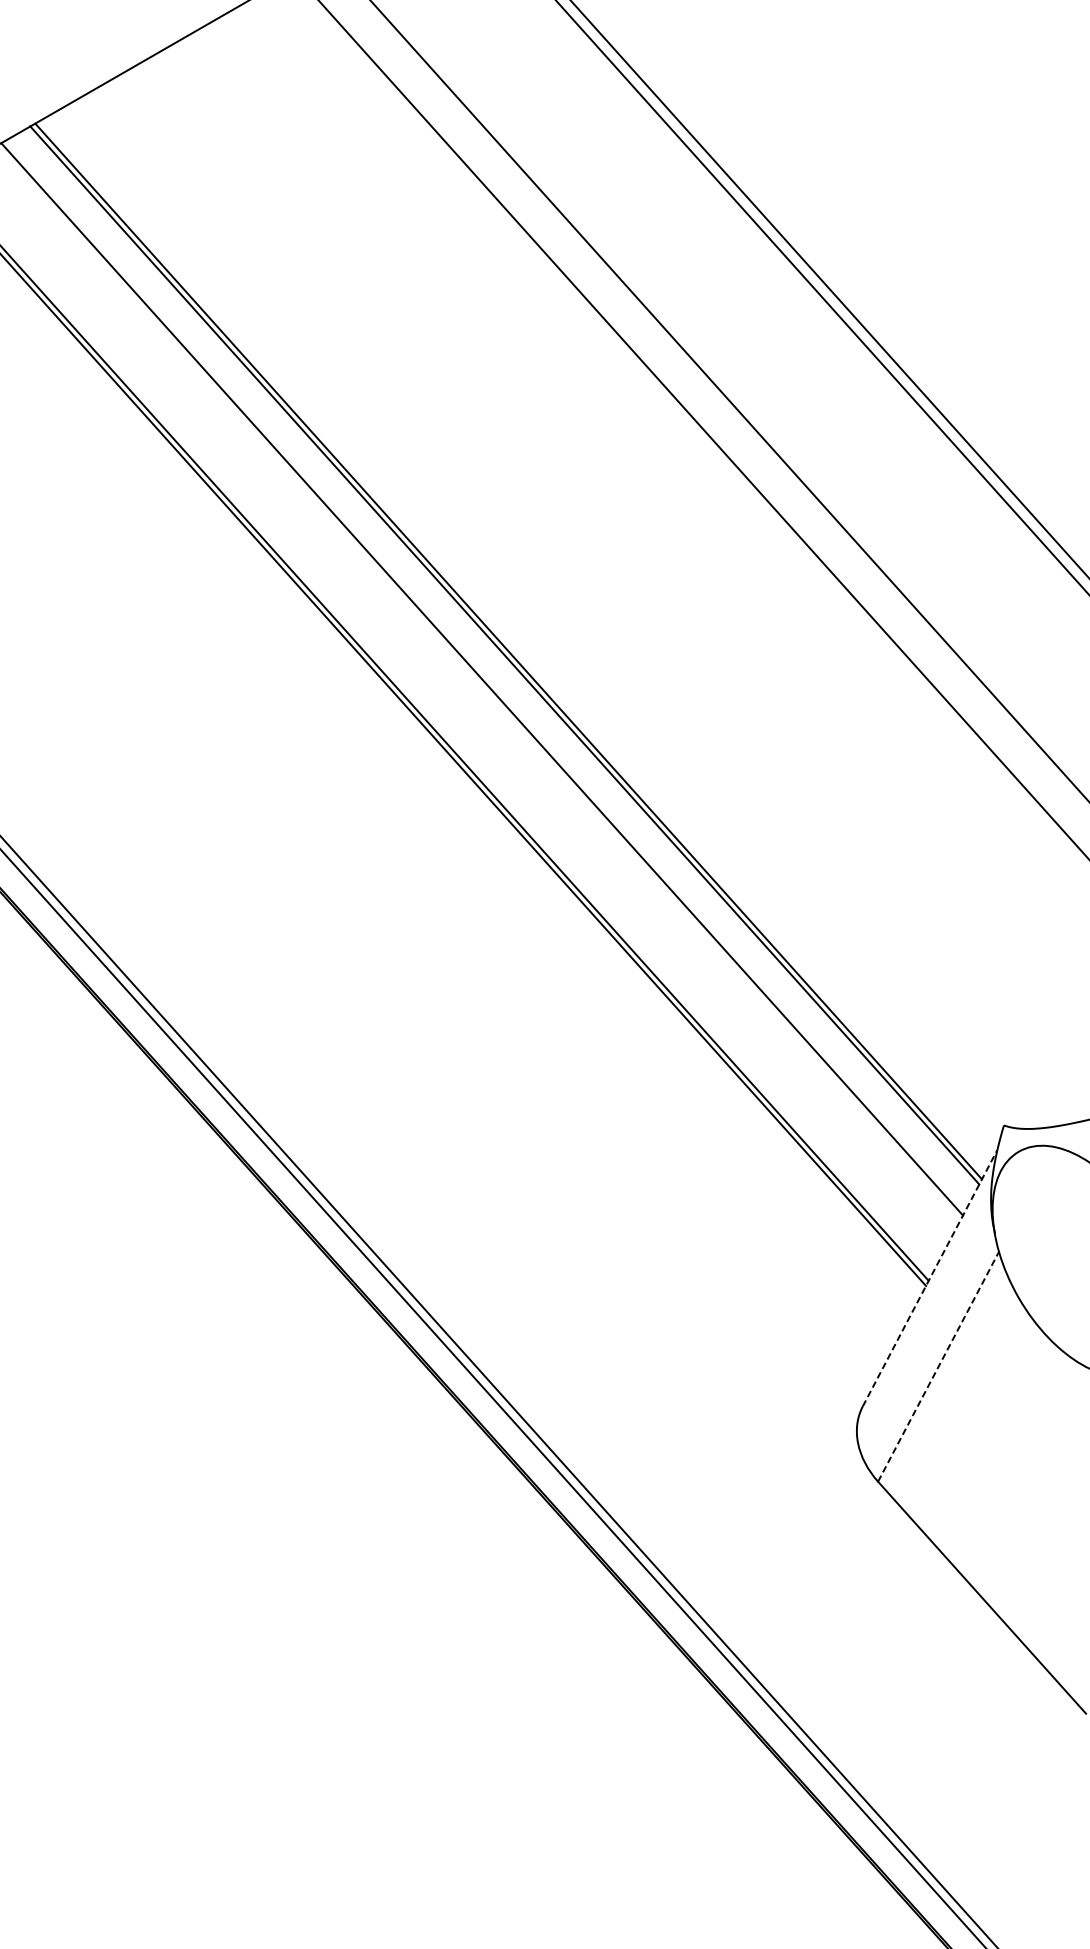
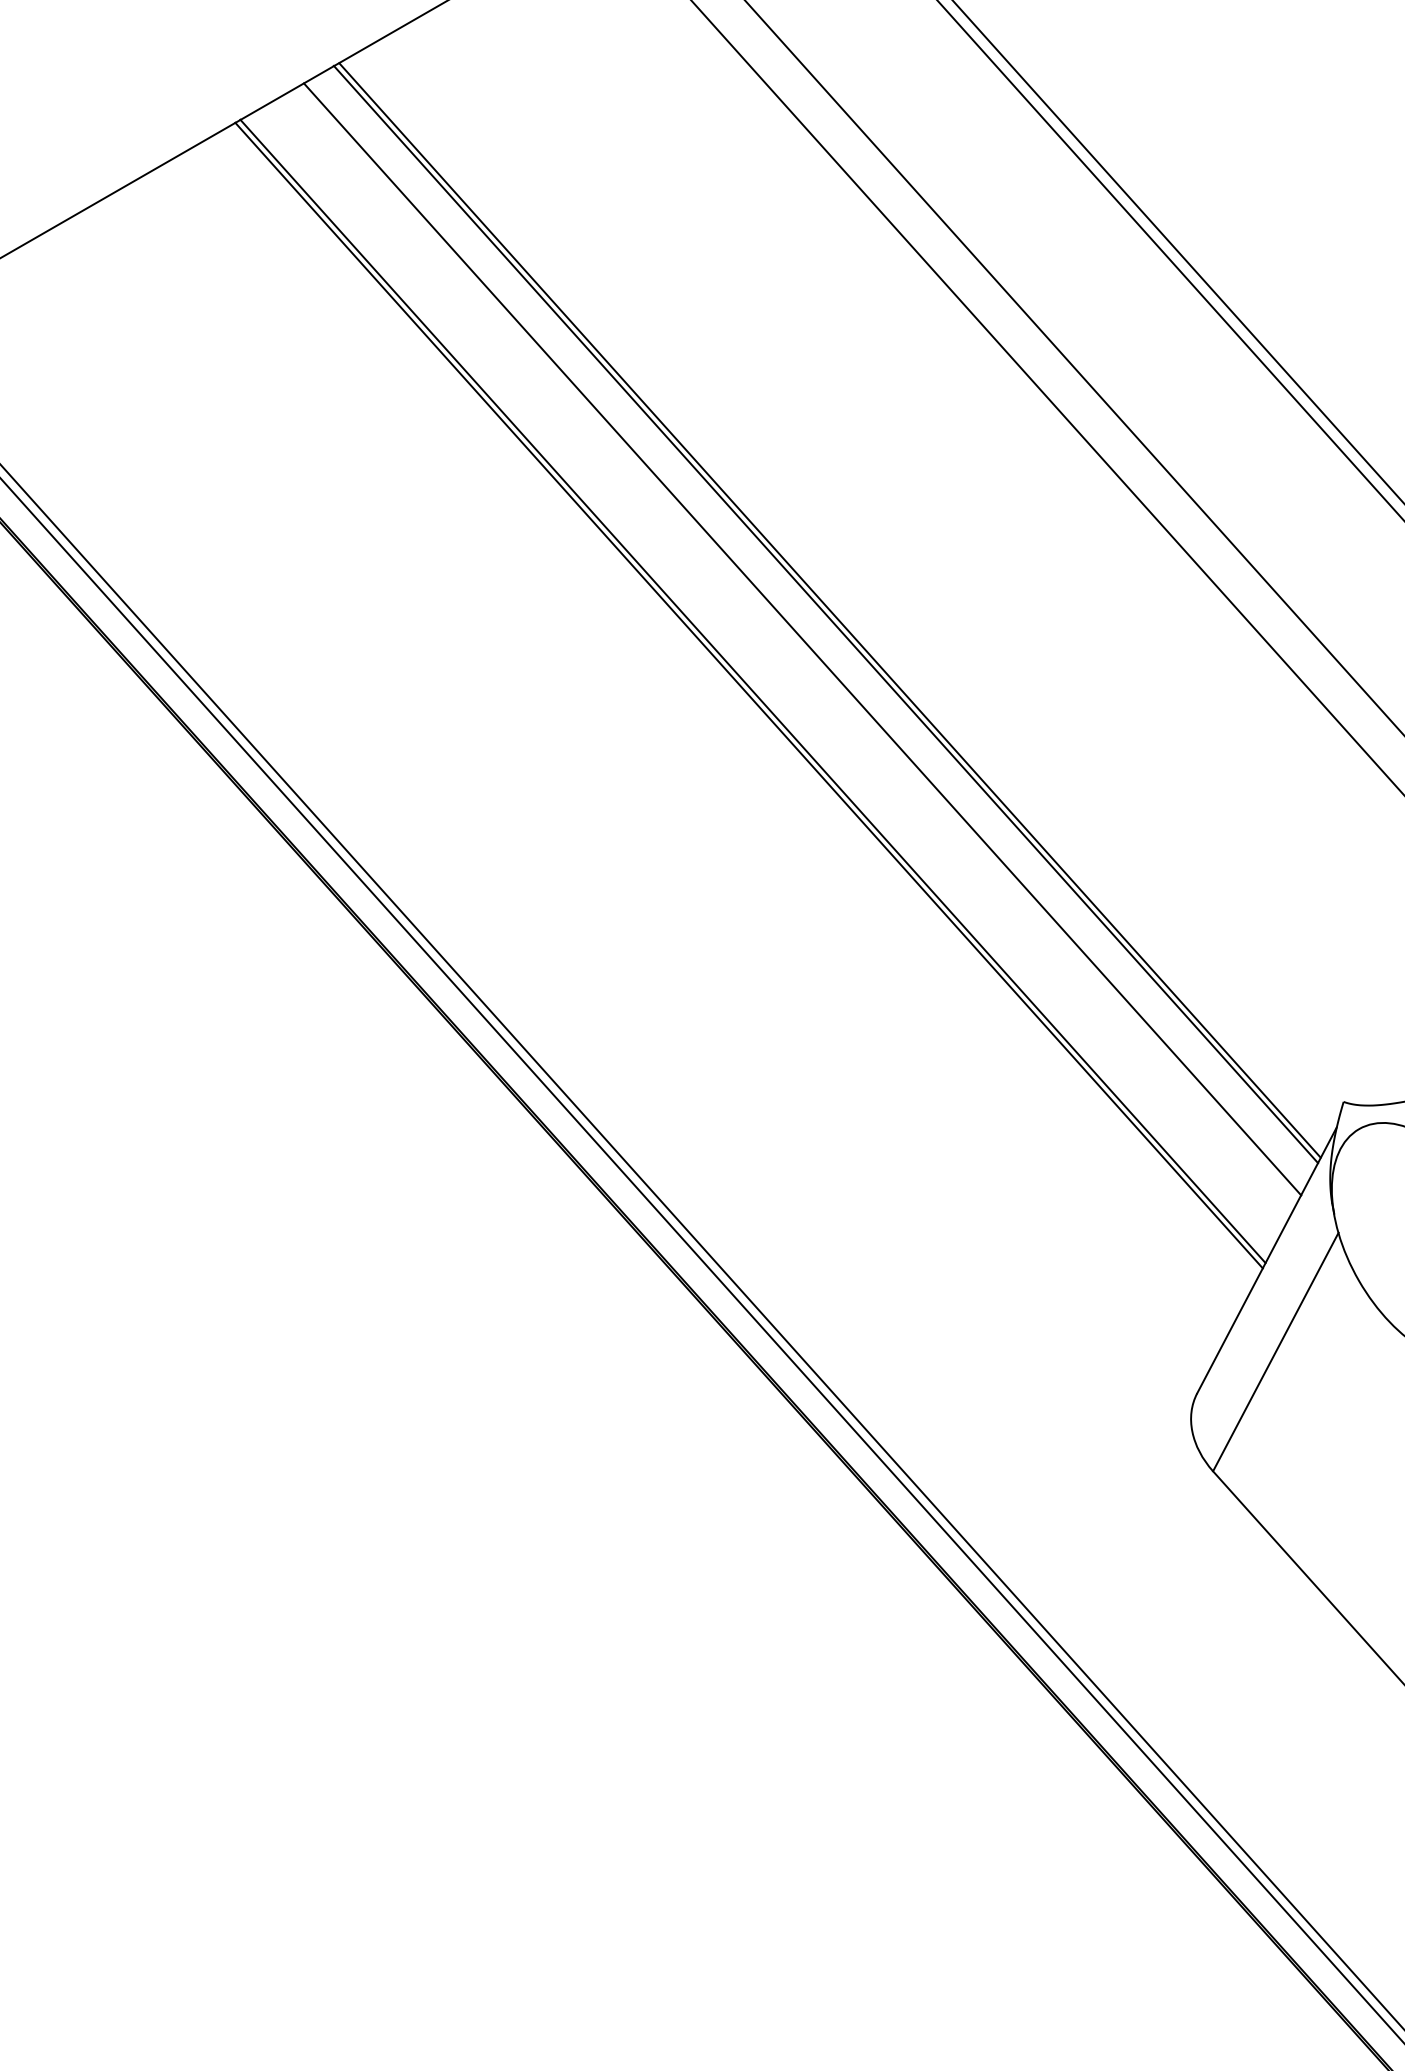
line: (929, 1278) -> (1266, 1260), dashed -> solid
line: (938, 1367) -> (1275, 1352), dashed -> solid

